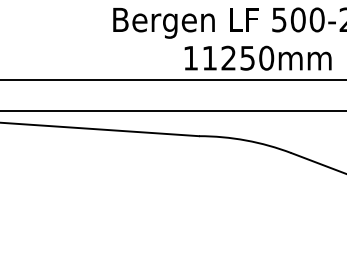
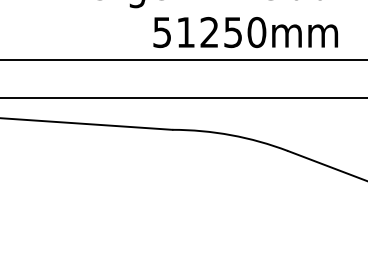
text: (190, 58) -> (161, 32), 11250mm -> 51250mm

